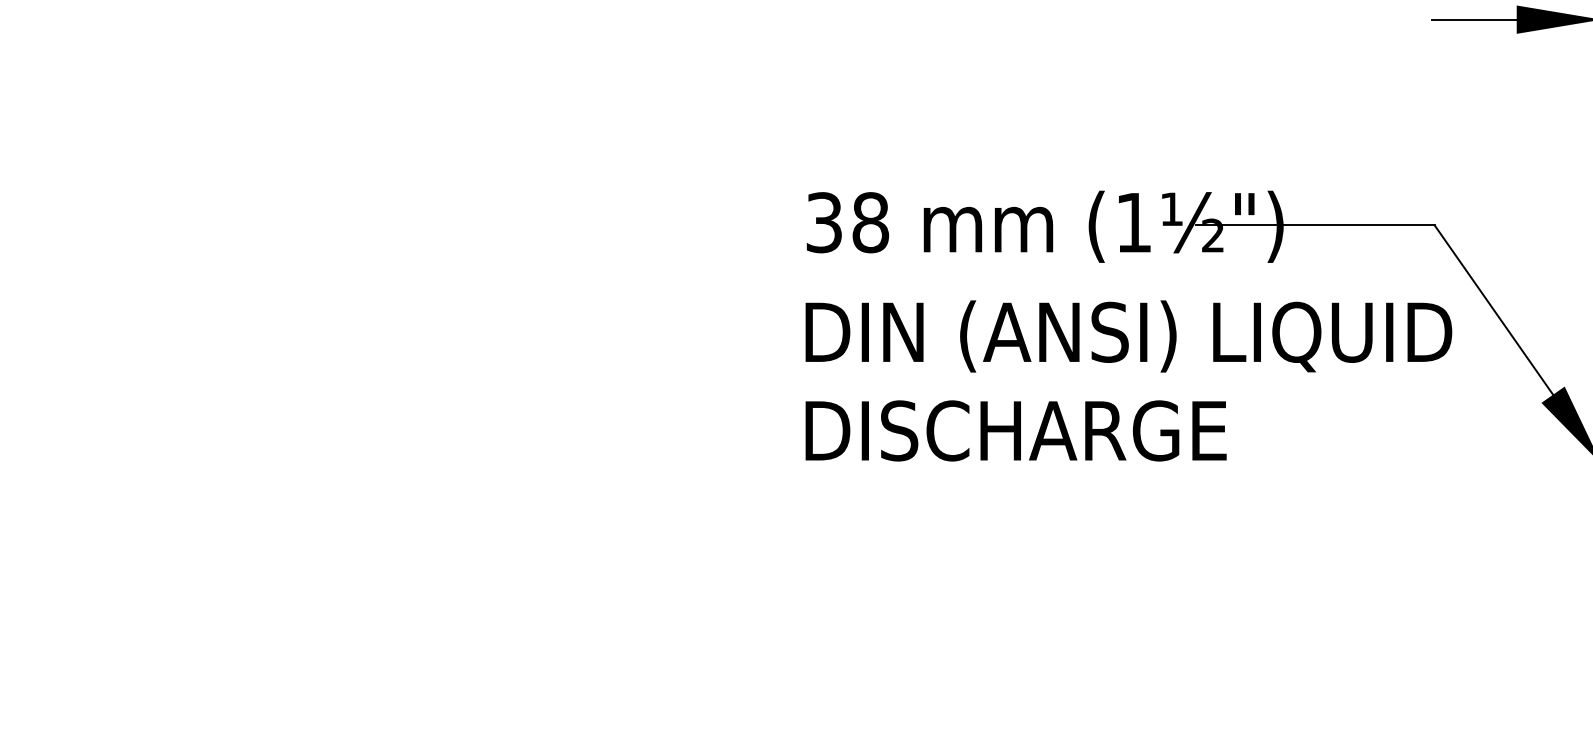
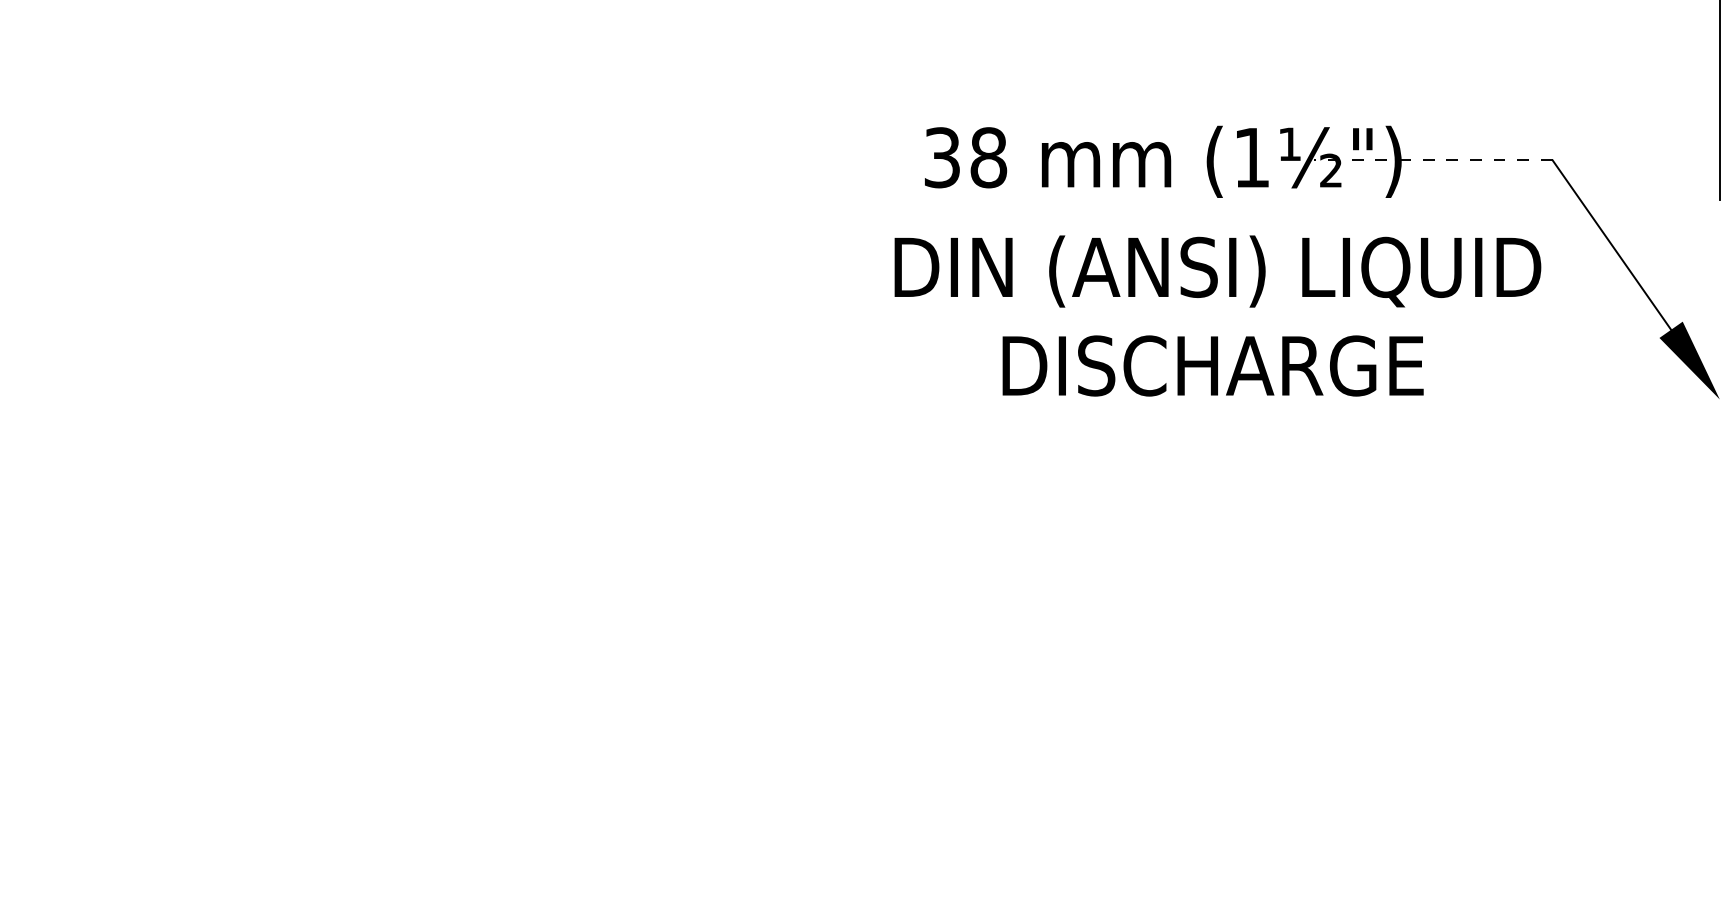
line: (1314, 225) -> (1432, 160), solid -> dashed
text: (1128, 336) -> (1217, 271), moved
text: (1015, 430) -> (1212, 365), moved

